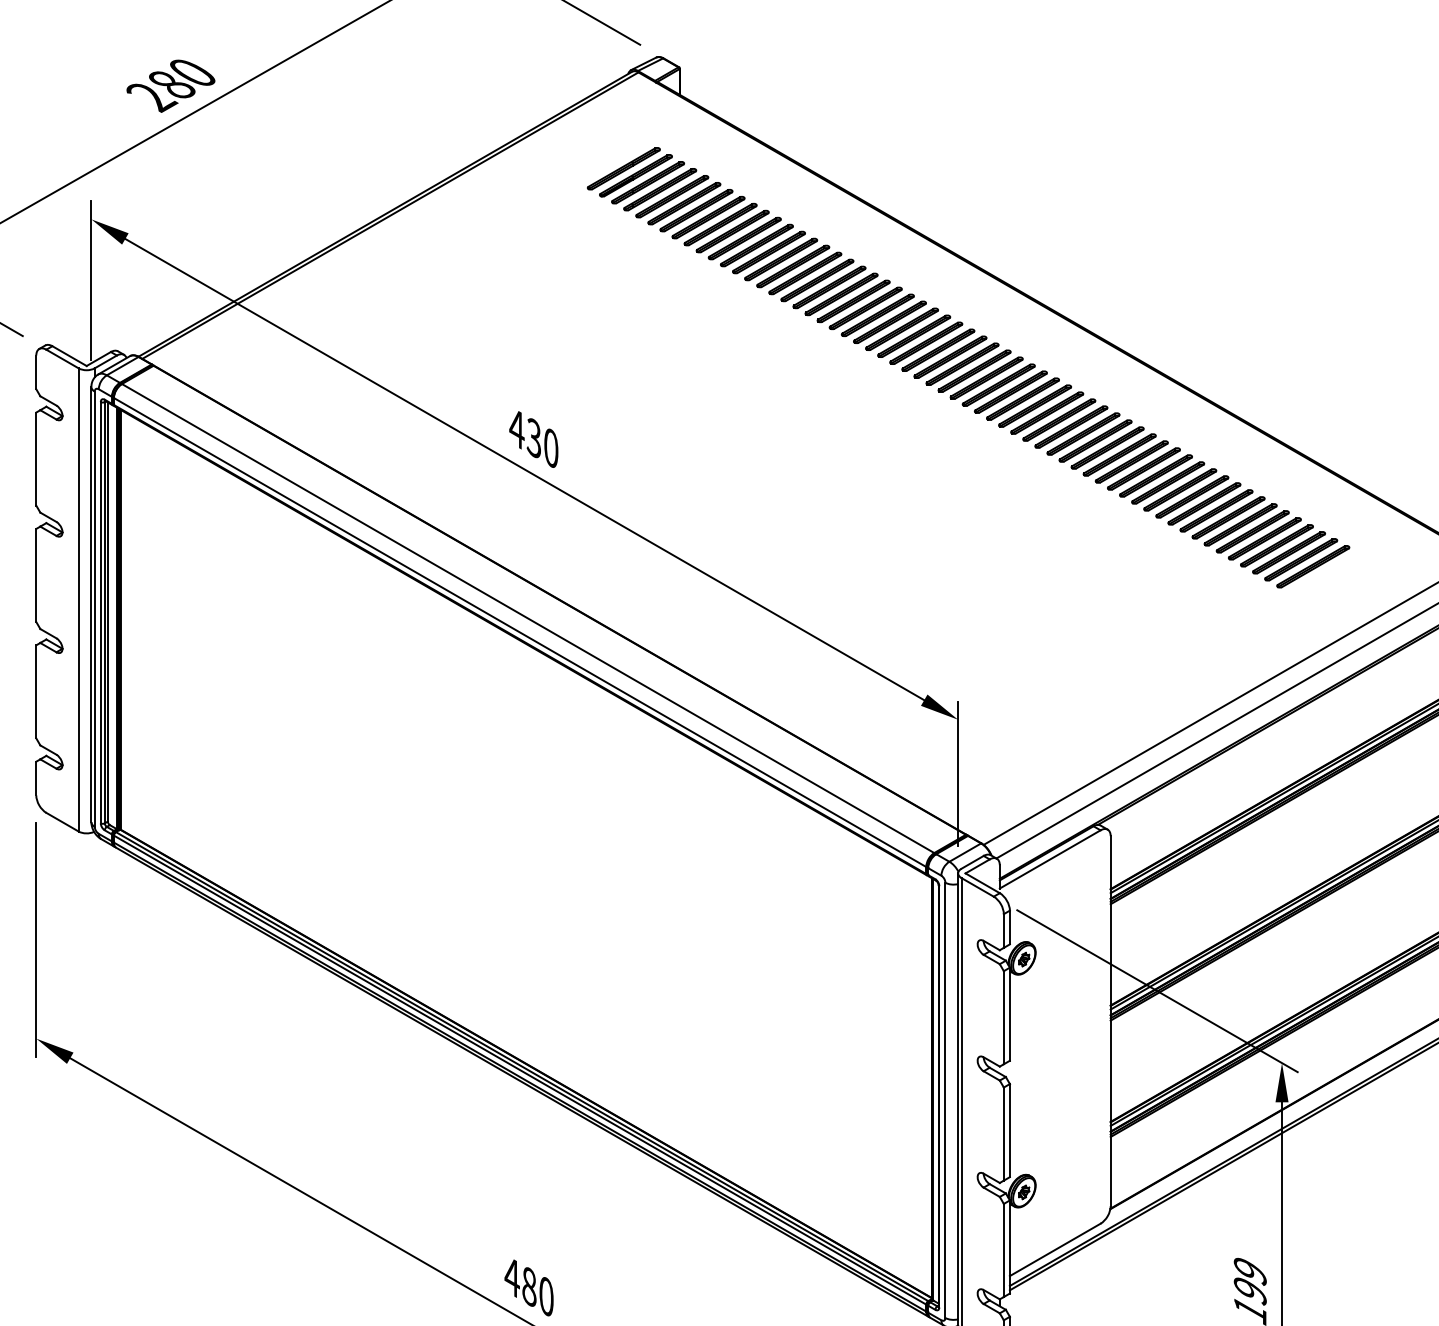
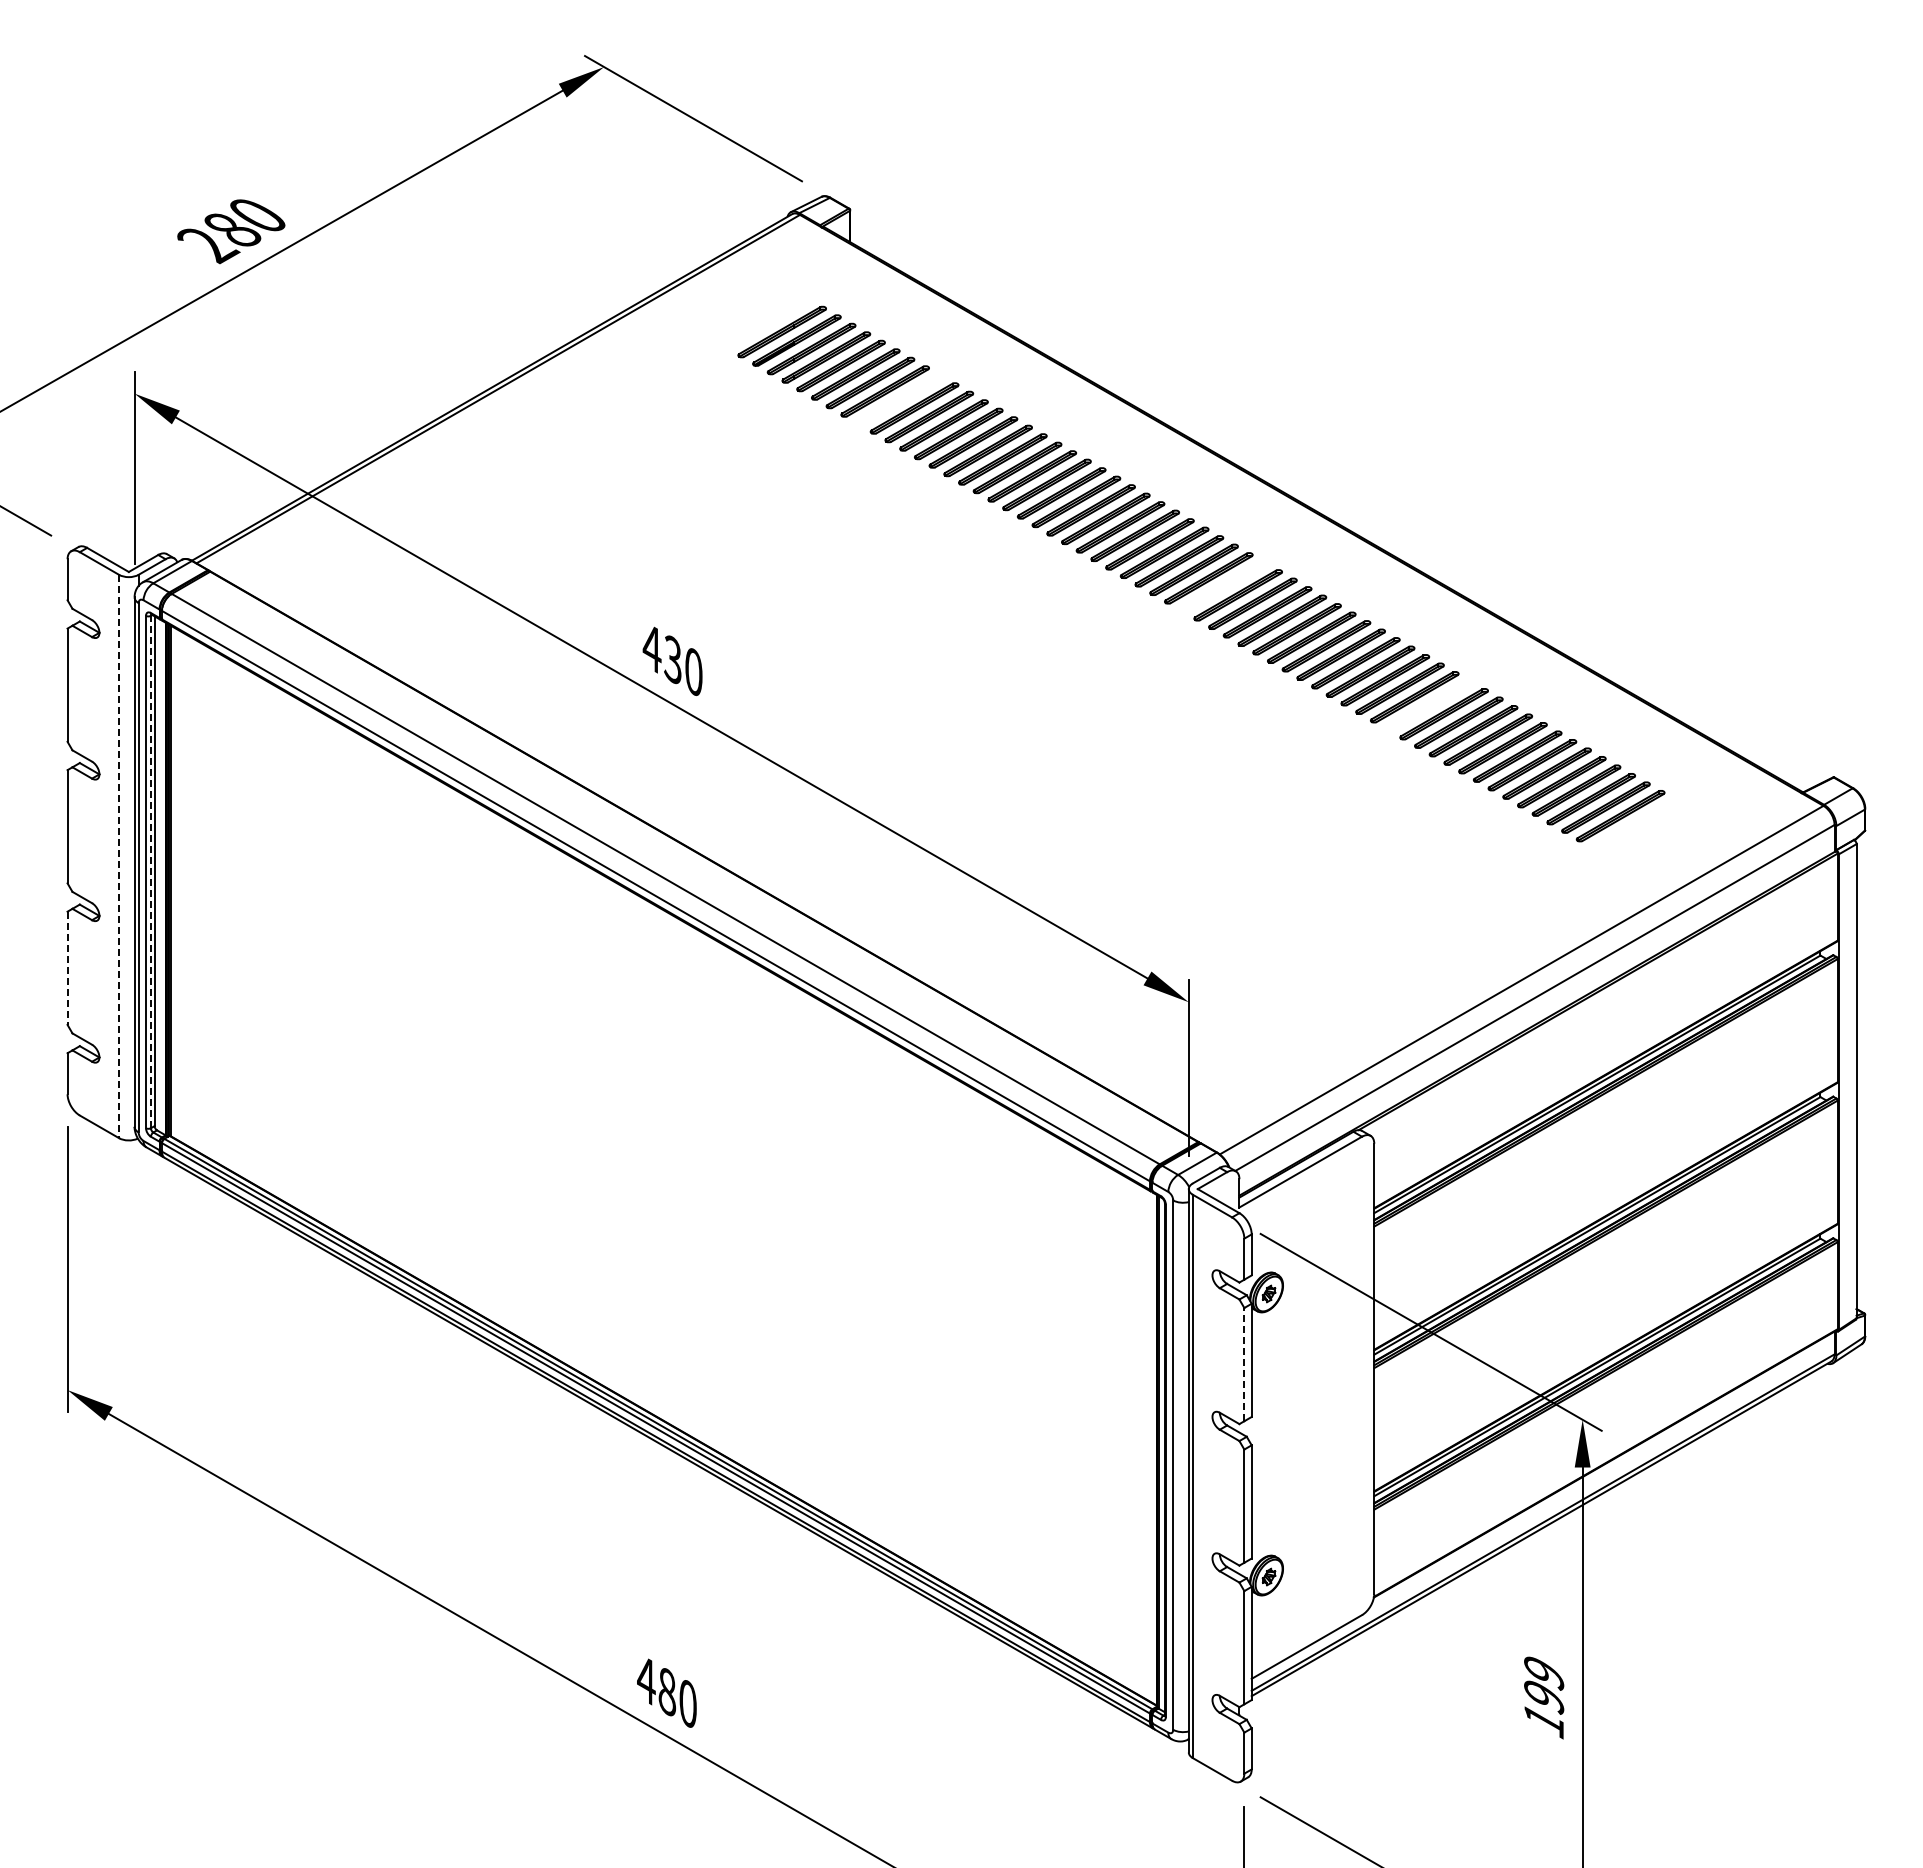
part: (720, 224) -> (899, 399), removed
part: (986, 377) -> (1223, 586), removed
part: (1156, 475) -> (1429, 705), removed
line: (79, 599) -> (119, 856), solid -> dashed
line: (104, 612) -> (150, 871), solid -> dashed
line: (36, 692) -> (67, 968), solid -> dashed
line: (1003, 1017) -> (1244, 1364), solid -> dashed

